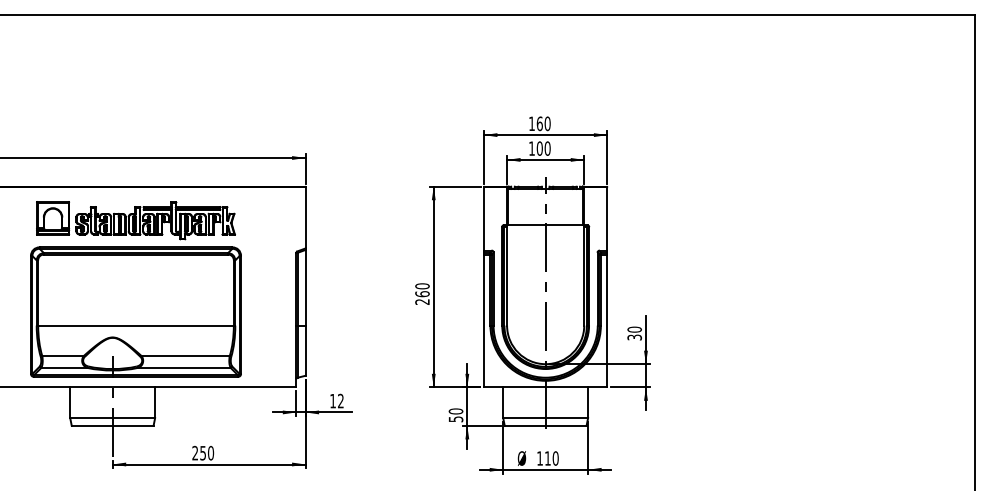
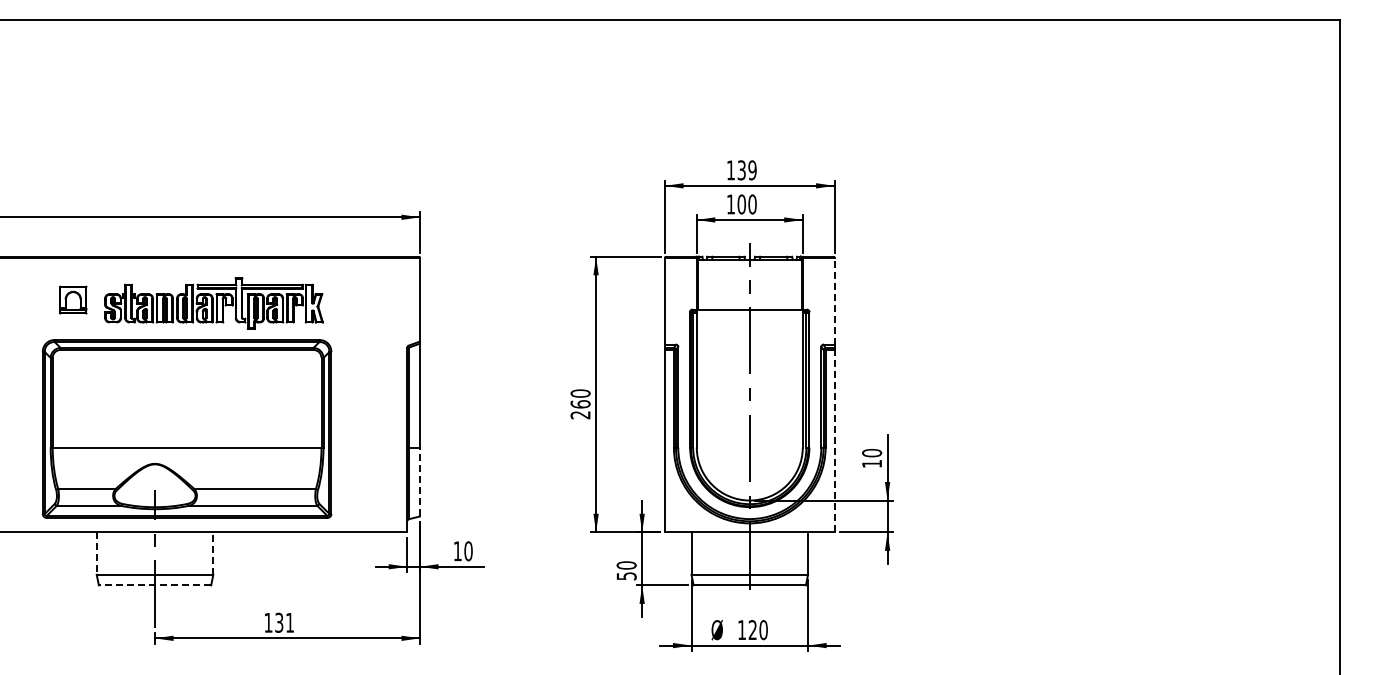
text: (543, 123) -> (746, 170), 160 -> 139
part: (53, 217) -> (73, 299), size x0.6
line: (607, 218) -> (834, 300), solid -> dashed
line: (607, 320) -> (834, 440), solid -> dashed
text: (634, 337) -> (872, 463), 30 -> 10
line: (305, 350) -> (420, 481), solid -> dashed
text: (340, 401) -> (468, 551), 12 -> 10
line: (155, 402) -> (213, 553), solid -> dashed
line: (70, 403) -> (96, 554), solid -> dashed
line: (112, 426) -> (154, 585), solid -> dashed
text: (203, 452) -> (279, 622), 250 -> 131
text: (547, 458) -> (752, 629), 110 -> 120

